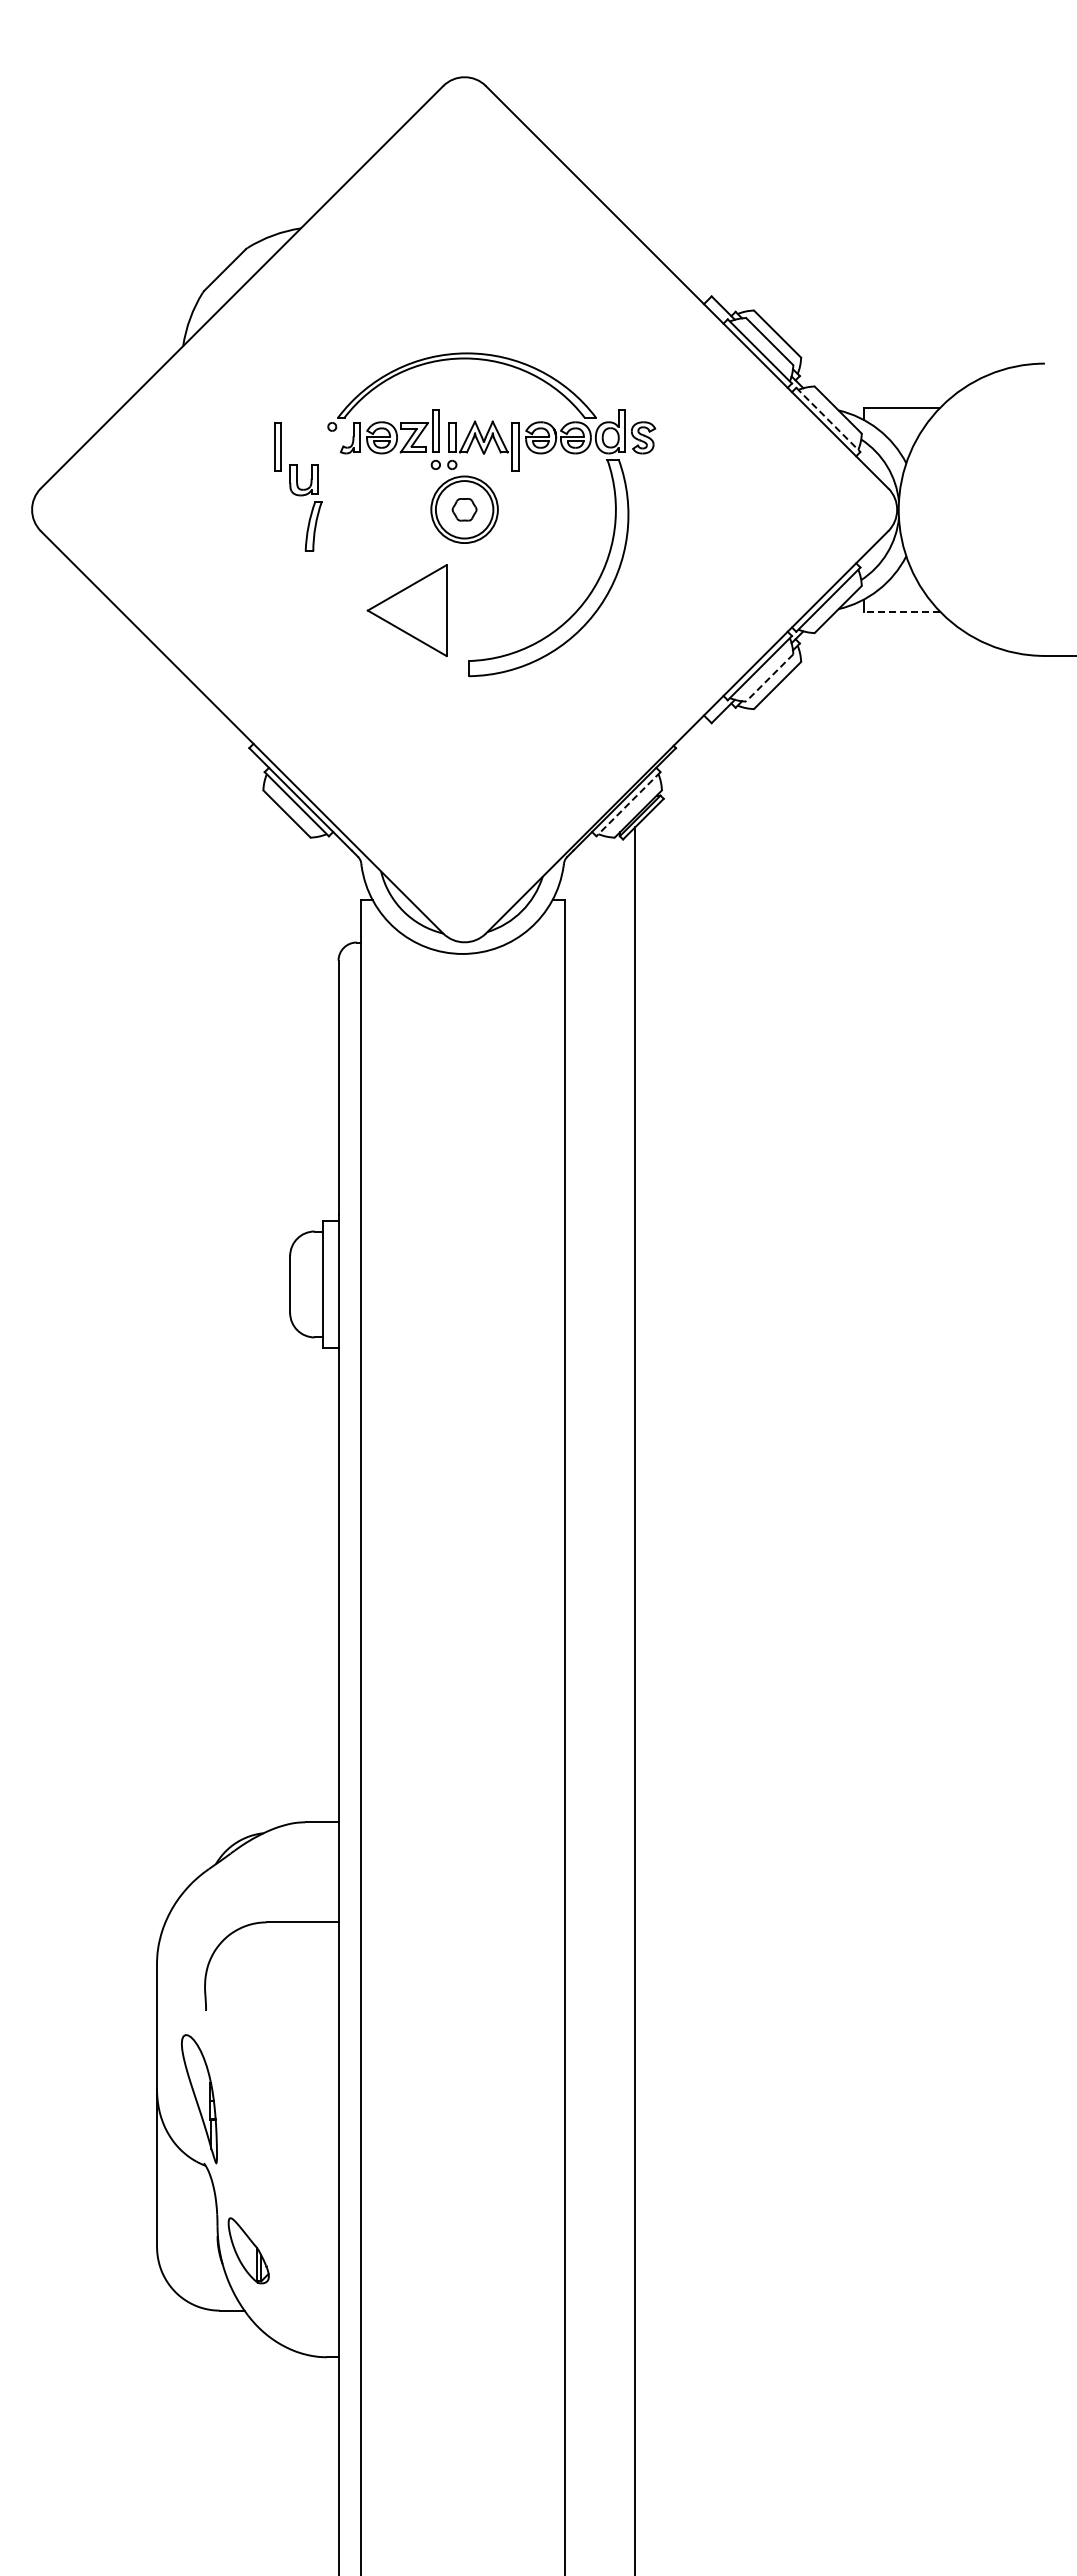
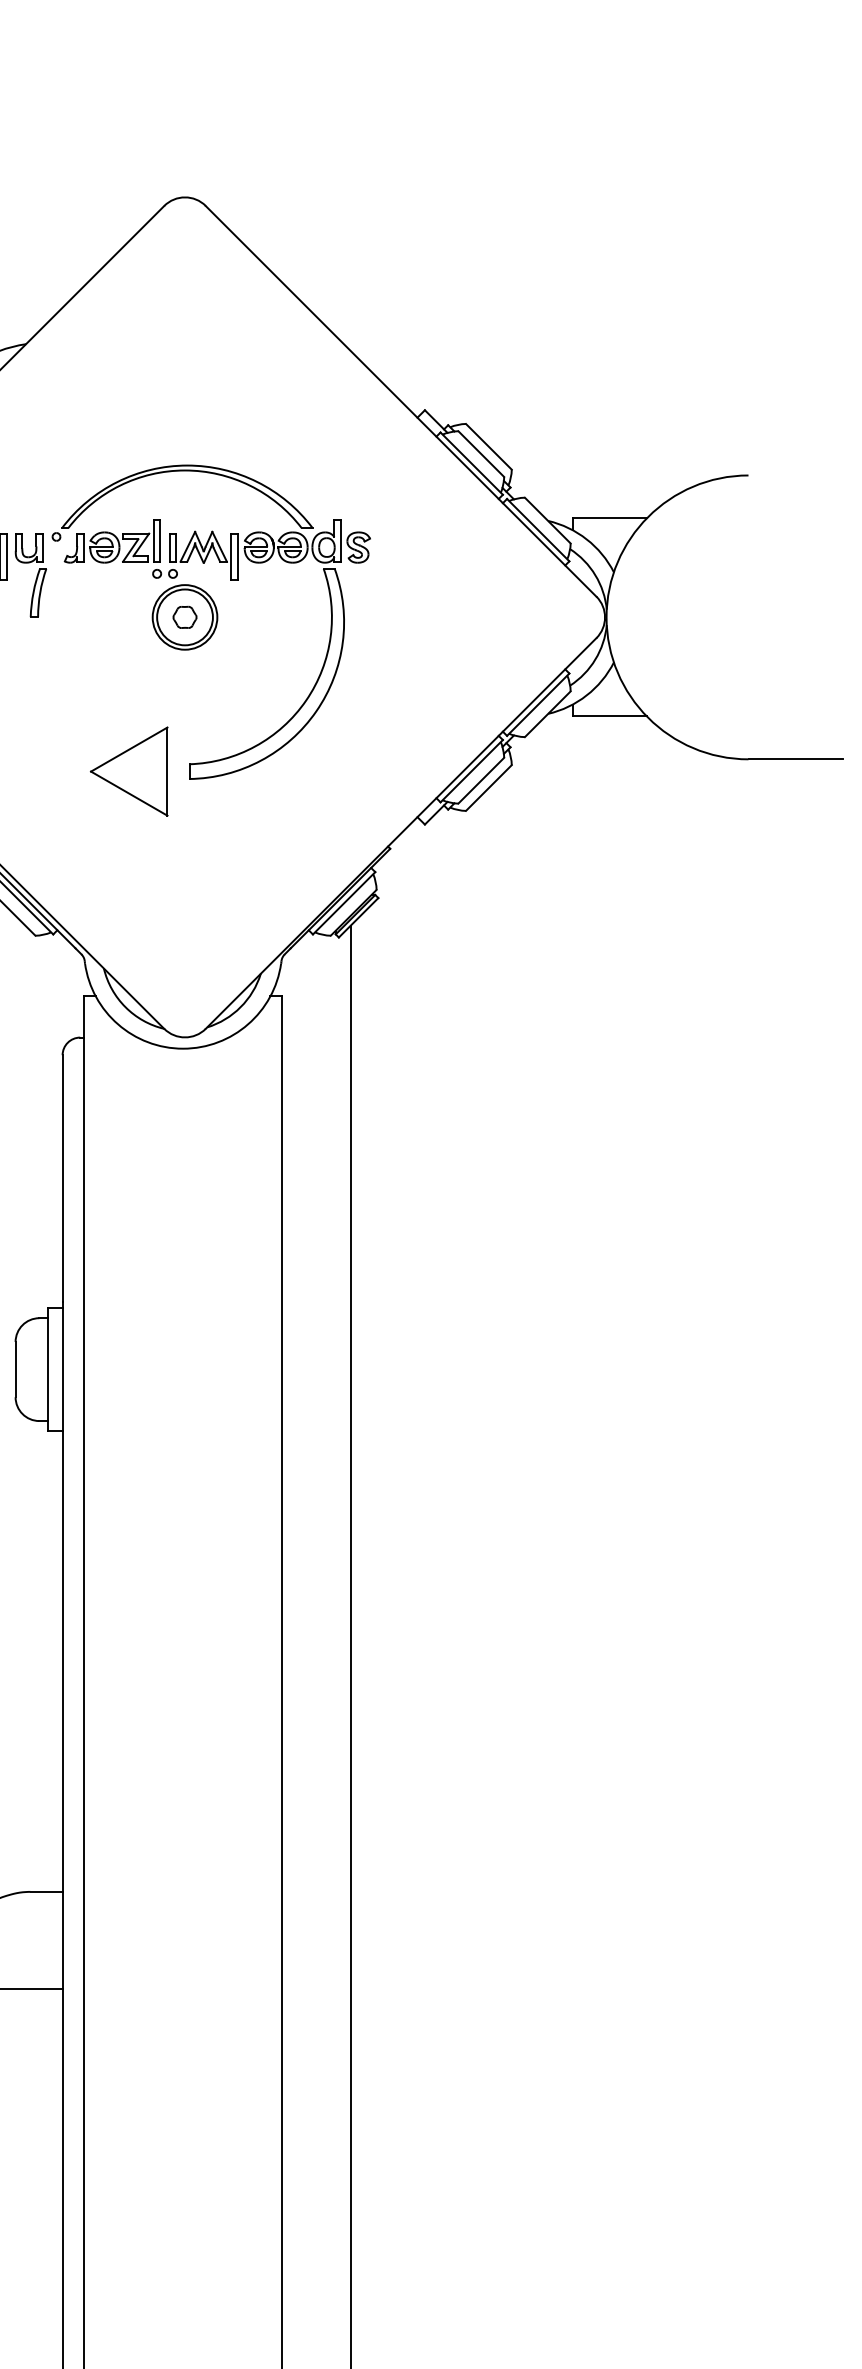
line: (828, 420) -> (538, 530), dashed -> solid
part: (311, 509) -> (36, 576), moved
part: (406, 610) -> (128, 771), moved
line: (901, 611) -> (609, 716), dashed -> solid
line: (769, 678) -> (481, 781), dashed -> solid
line: (628, 804) -> (344, 903), dashed -> solid

